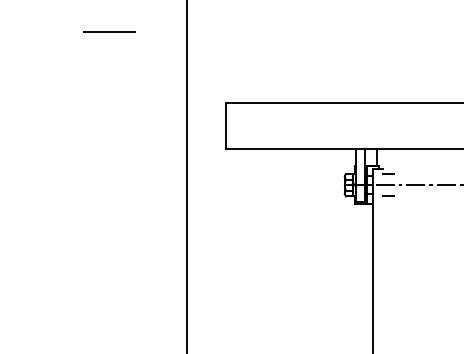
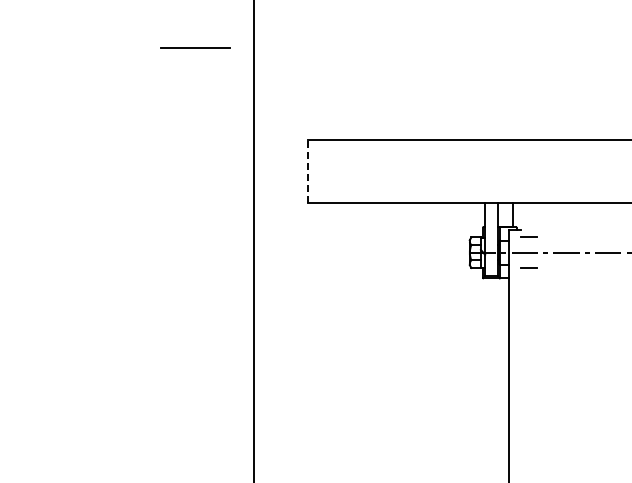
line: (109, 31) -> (195, 47), moved
line: (226, 125) -> (308, 171), solid -> dashed

